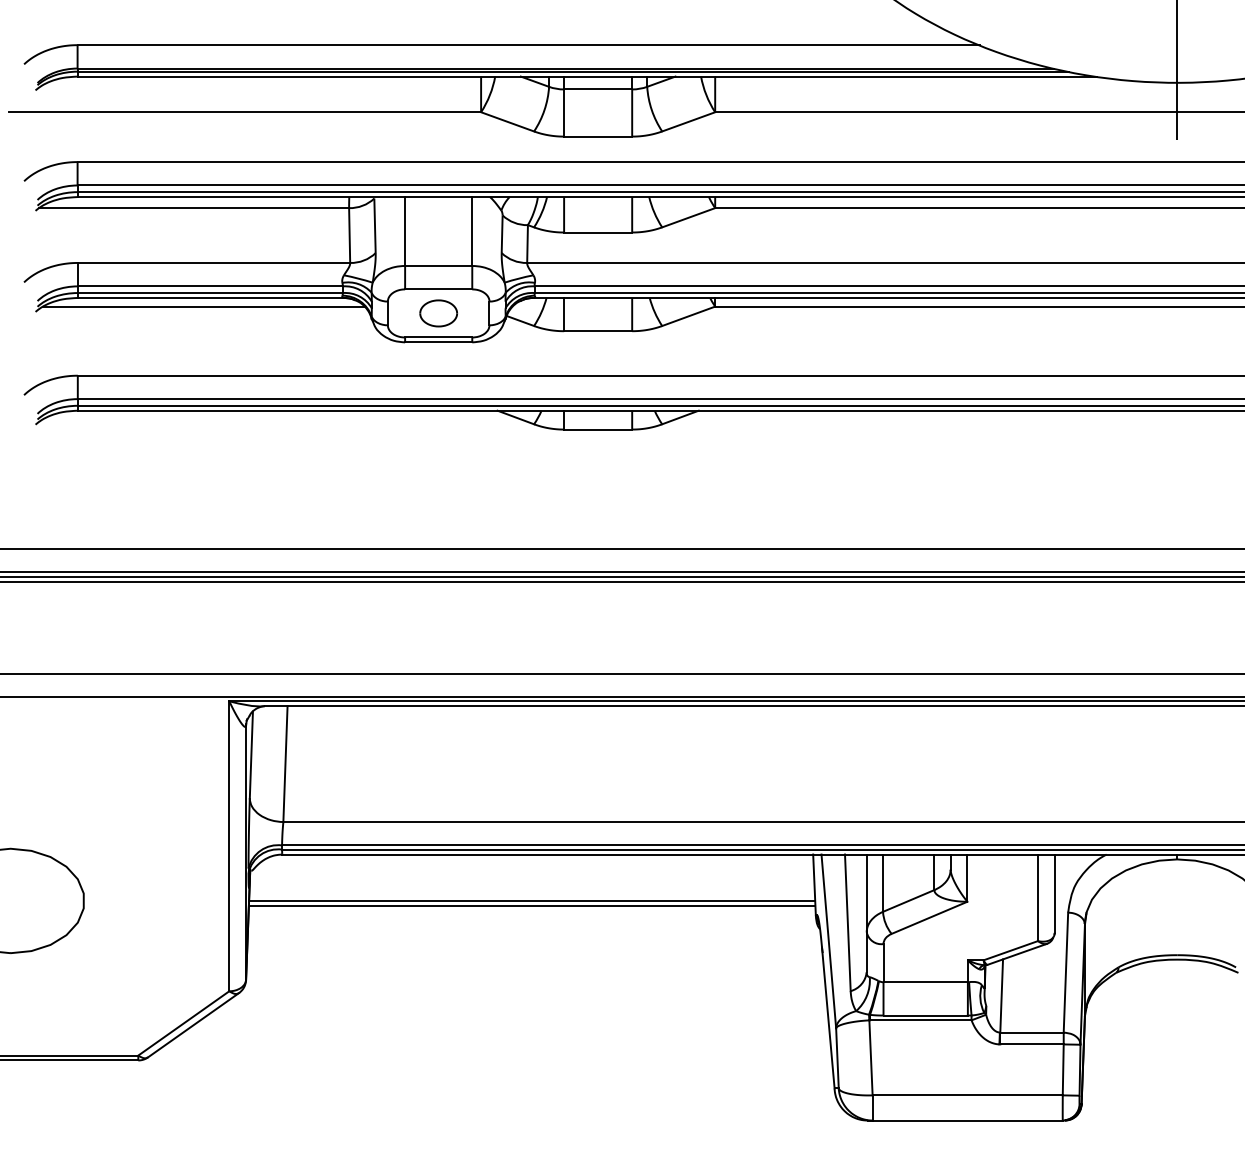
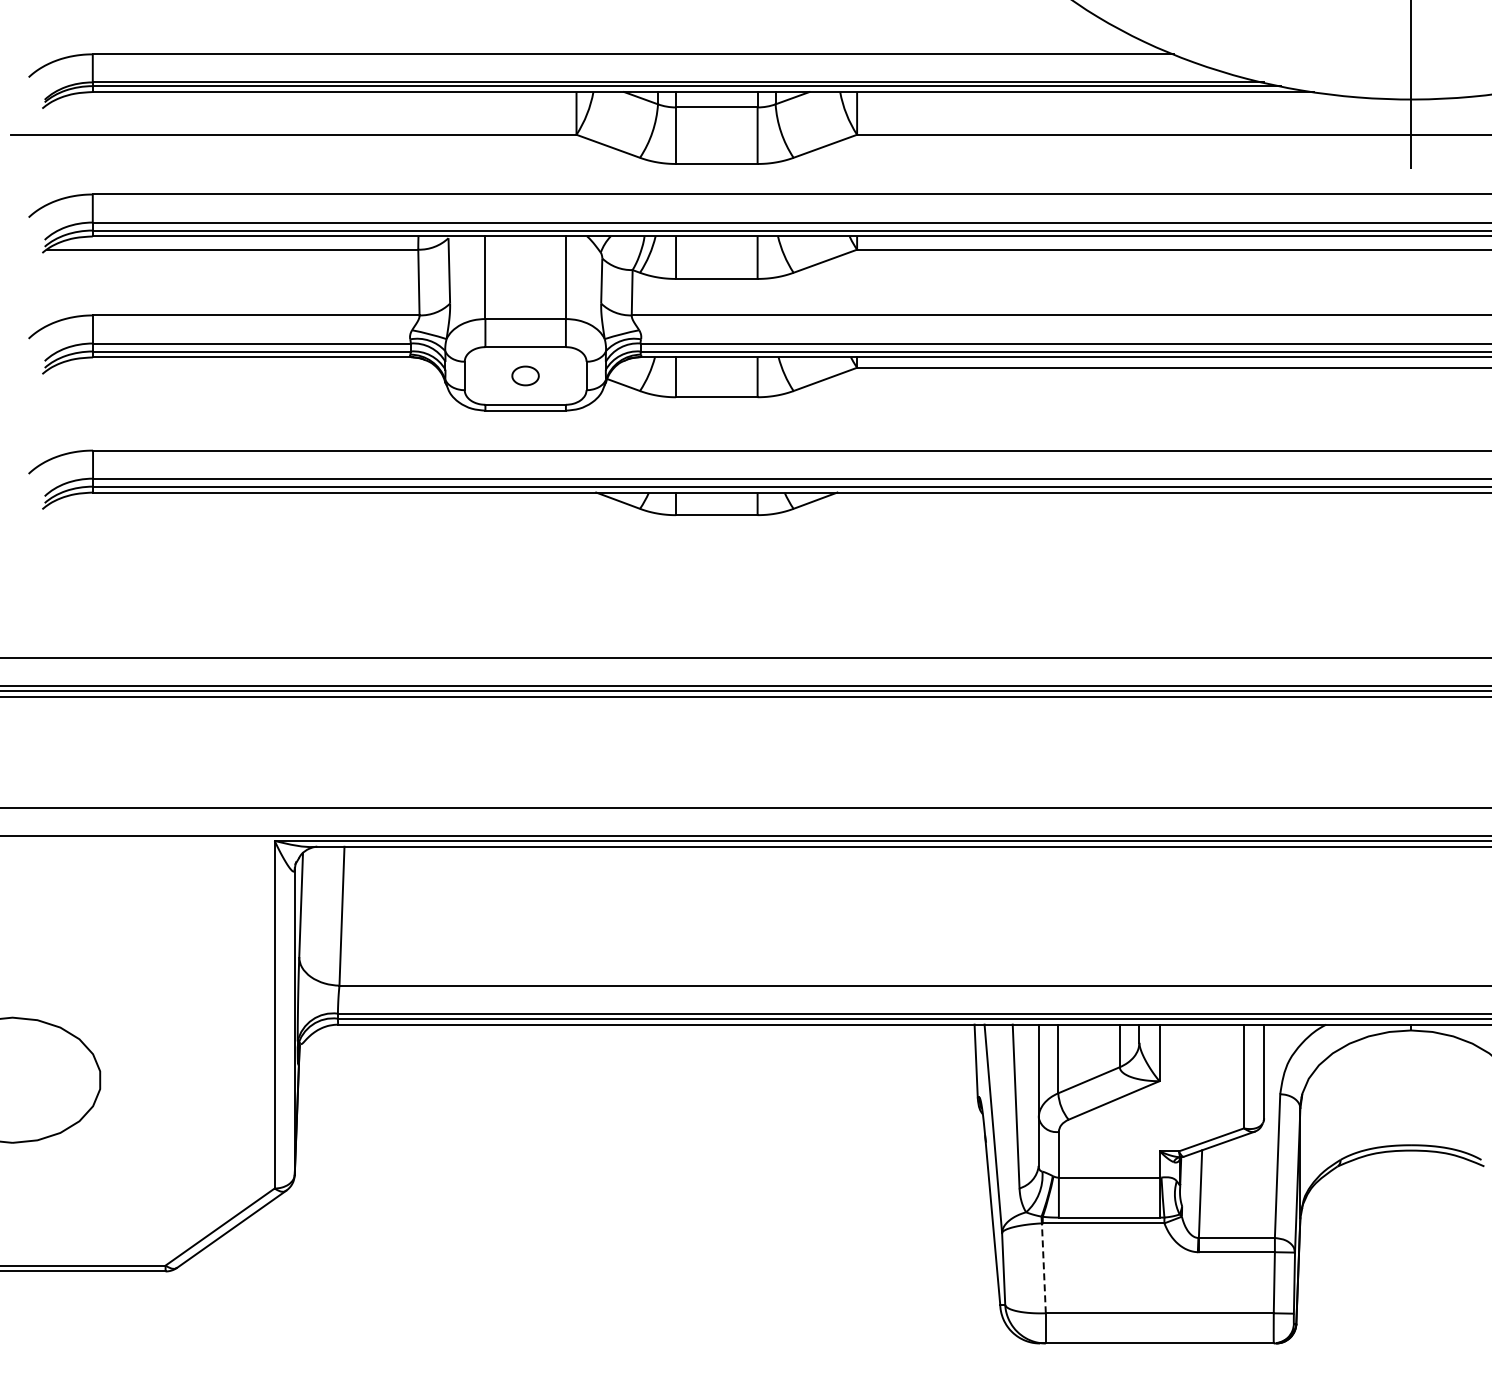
line: (203, 306) -> (243, 367), removed
part: (438, 313) -> (525, 375), size x0.6
line: (531, 901) -> (637, 1080), removed
line: (531, 906) -> (637, 1086), removed
line: (870, 1057) -> (1043, 1267), solid -> dashed

